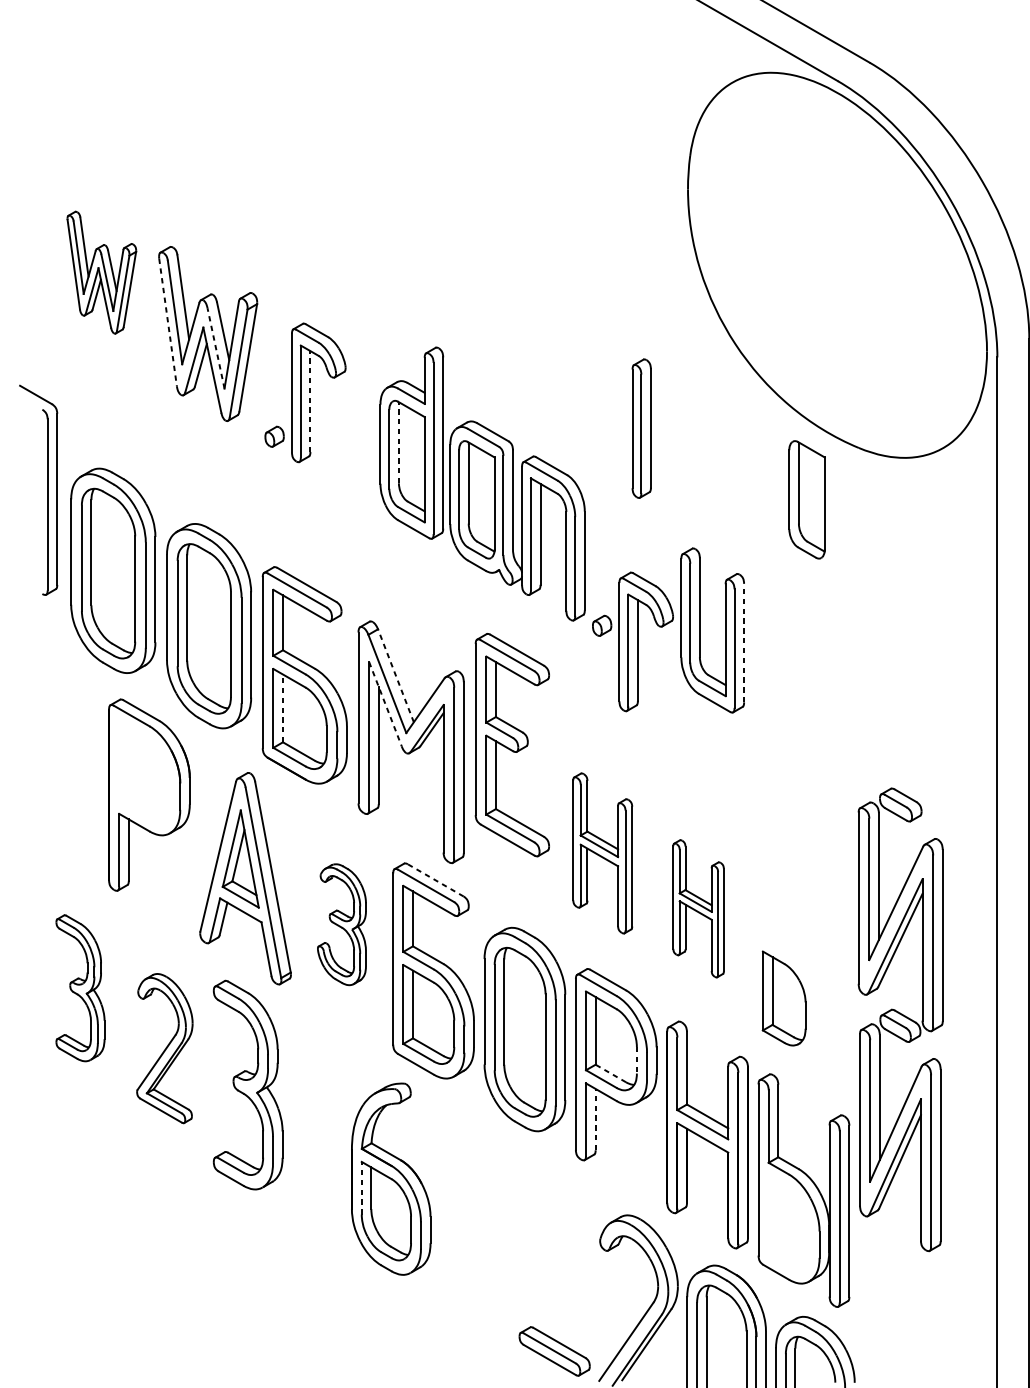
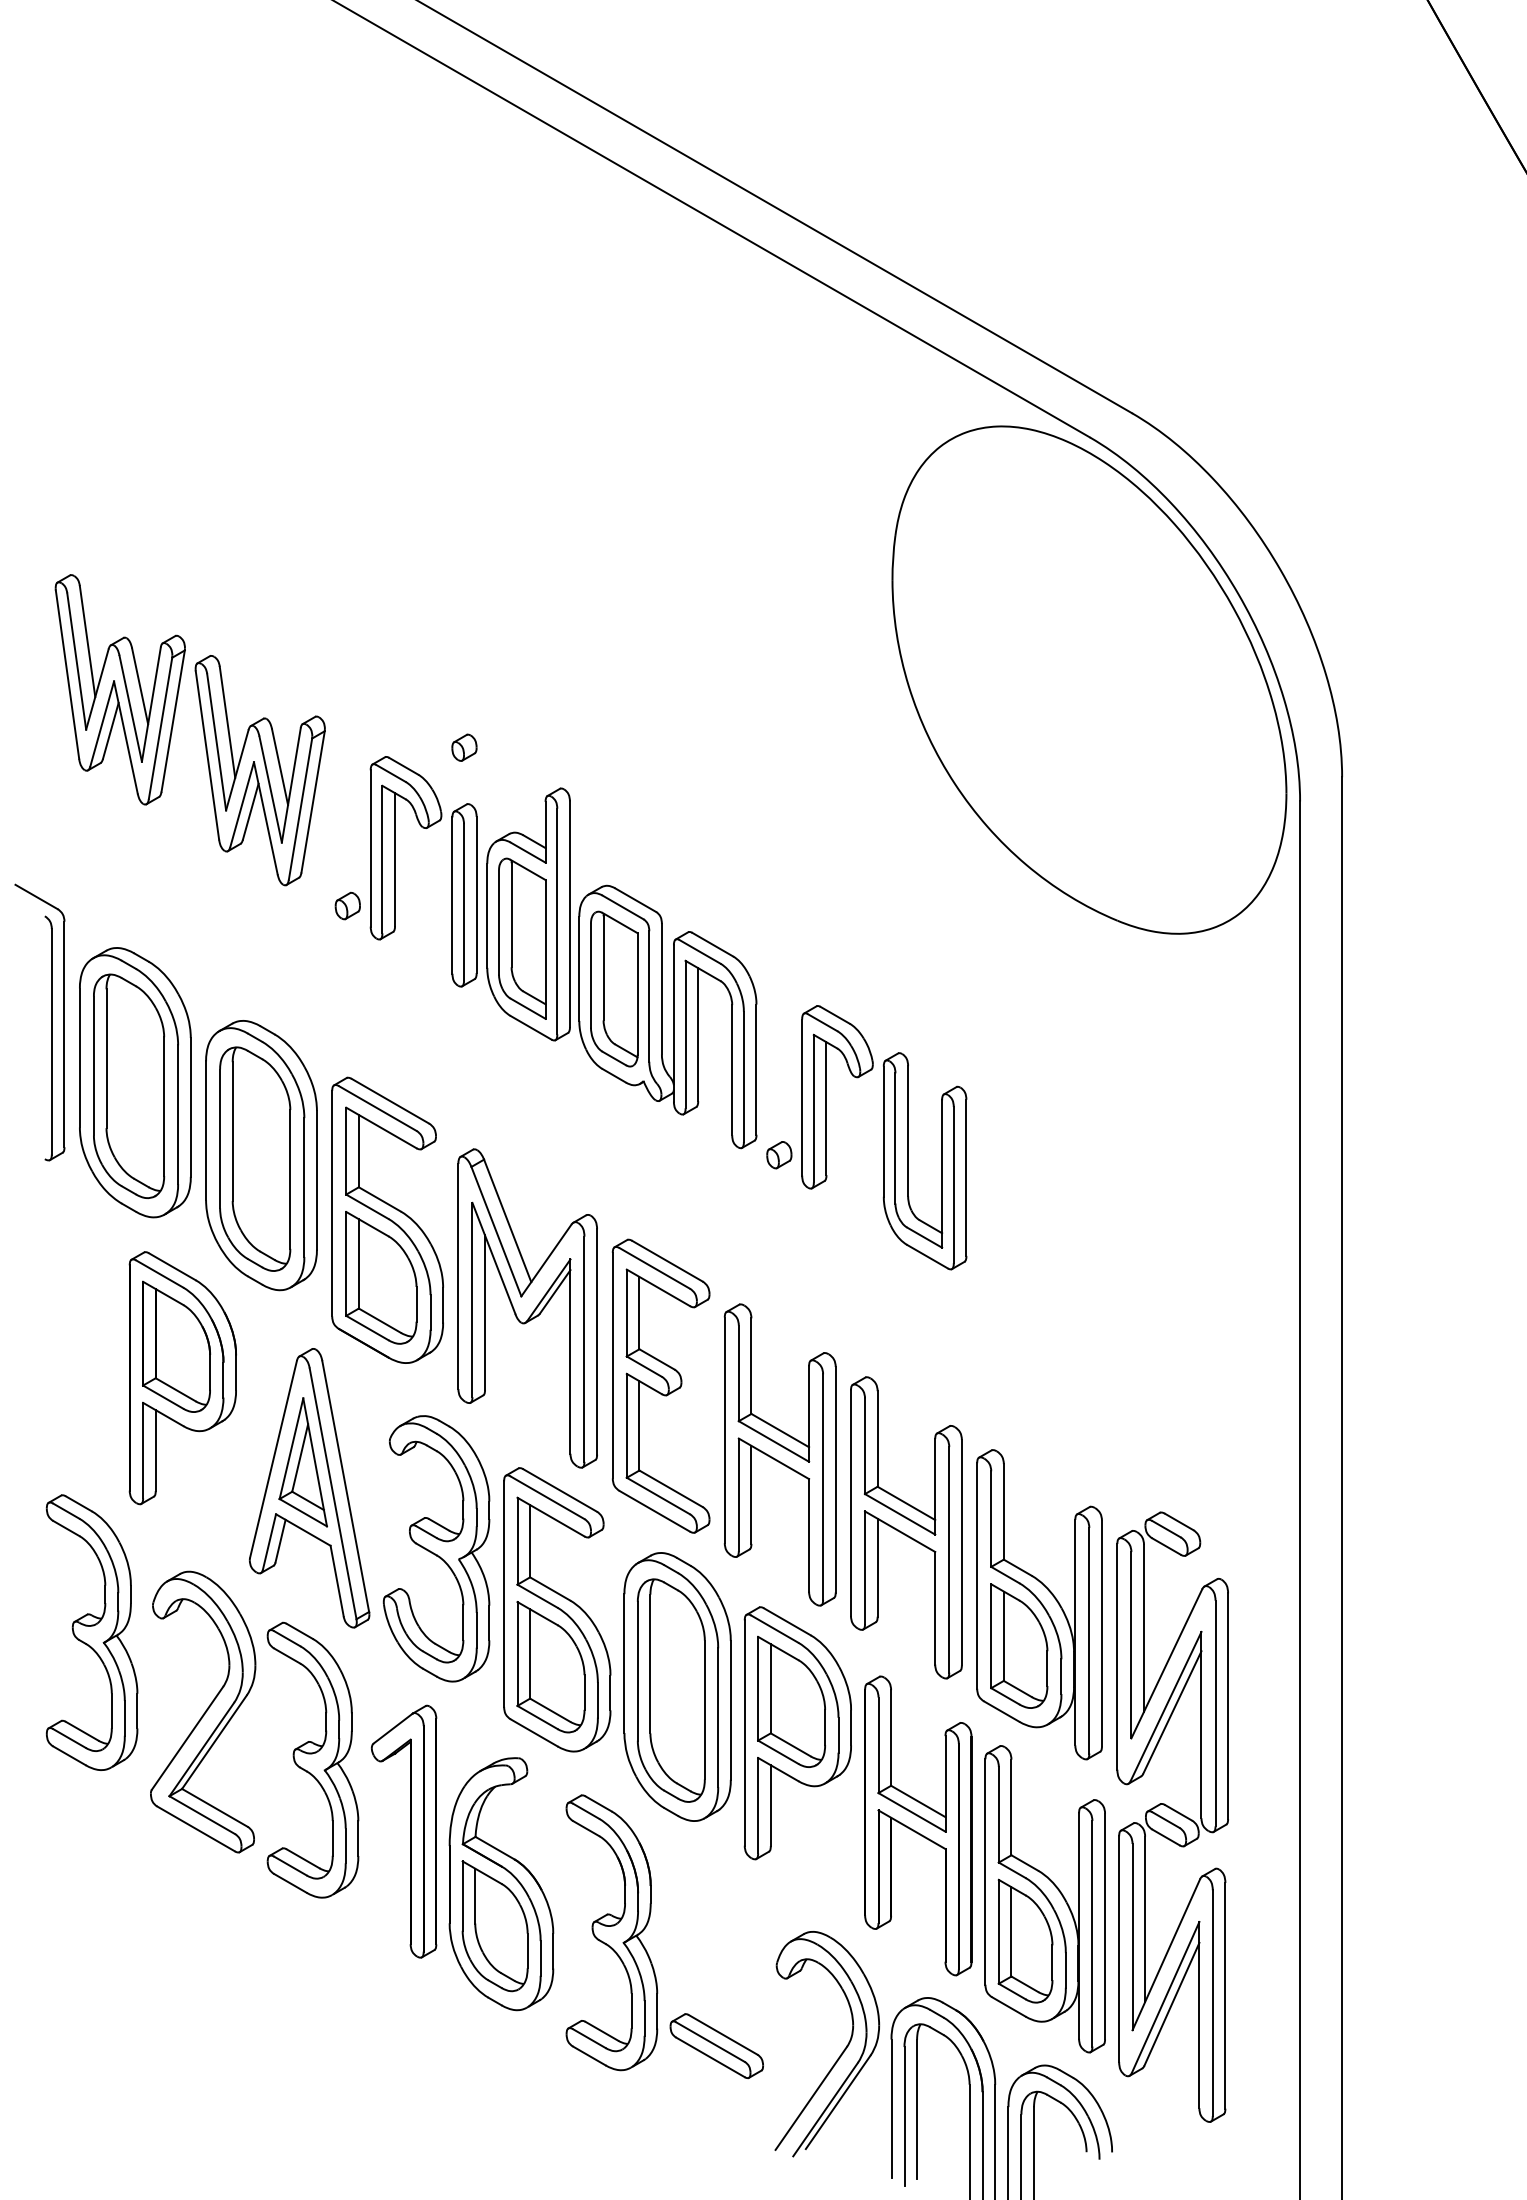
part: (101, 272) -> (119, 689), size x1.43
part: (363, 316) -> (464, 747), added
line: (168, 322) -> (207, 755), dashed -> solid
line: (215, 348) -> (270, 789), dashed -> solid
line: (310, 401) -> (395, 859), dashed -> solid
part: (641, 428) -> (464, 895), moved
line: (398, 443) -> (511, 914), dashed -> solid
part: (47, 490) -> (51, 1022), moved
part: (807, 499) -> (1049, 988), removed
part: (637, 642) -> (826, 1097), moved
line: (744, 642) -> (966, 1177), dashed -> solid
line: (395, 675) -> (507, 1220), dashed -> solid
line: (385, 704) -> (494, 1258), dashed -> solid
line: (282, 708) -> (358, 1263), dashed -> solid
part: (511, 744) -> (660, 1385), moved
part: (144, 771) -> (176, 1346), added
part: (602, 853) -> (779, 1454), size x1.43
line: (435, 880) -> (559, 1490), dashed -> solid
part: (698, 908) -> (906, 1527), size x1.67
part: (341, 924) -> (436, 1548), size x1.67
part: (799, 966) -> (1039, 1604), added
part: (80, 988) -> (91, 1632), size x1.43
part: (900, 1019) -> (1172, 1816), moved
part: (165, 1048) -> (203, 1711), size x1.43
line: (637, 1060) -> (825, 1727), dashed -> solid
line: (610, 1073) -> (790, 1744), dashed -> solid
line: (595, 1119) -> (770, 1805), dashed -> solid
part: (322, 1139) -> (410, 1831), added
line: (361, 1188) -> (462, 1896), dashed -> solid
part: (474, 1215) -> (611, 1932), added
part: (788, 1221) -> (1025, 1940), added
part: (554, 1351) -> (716, 2046), moved

